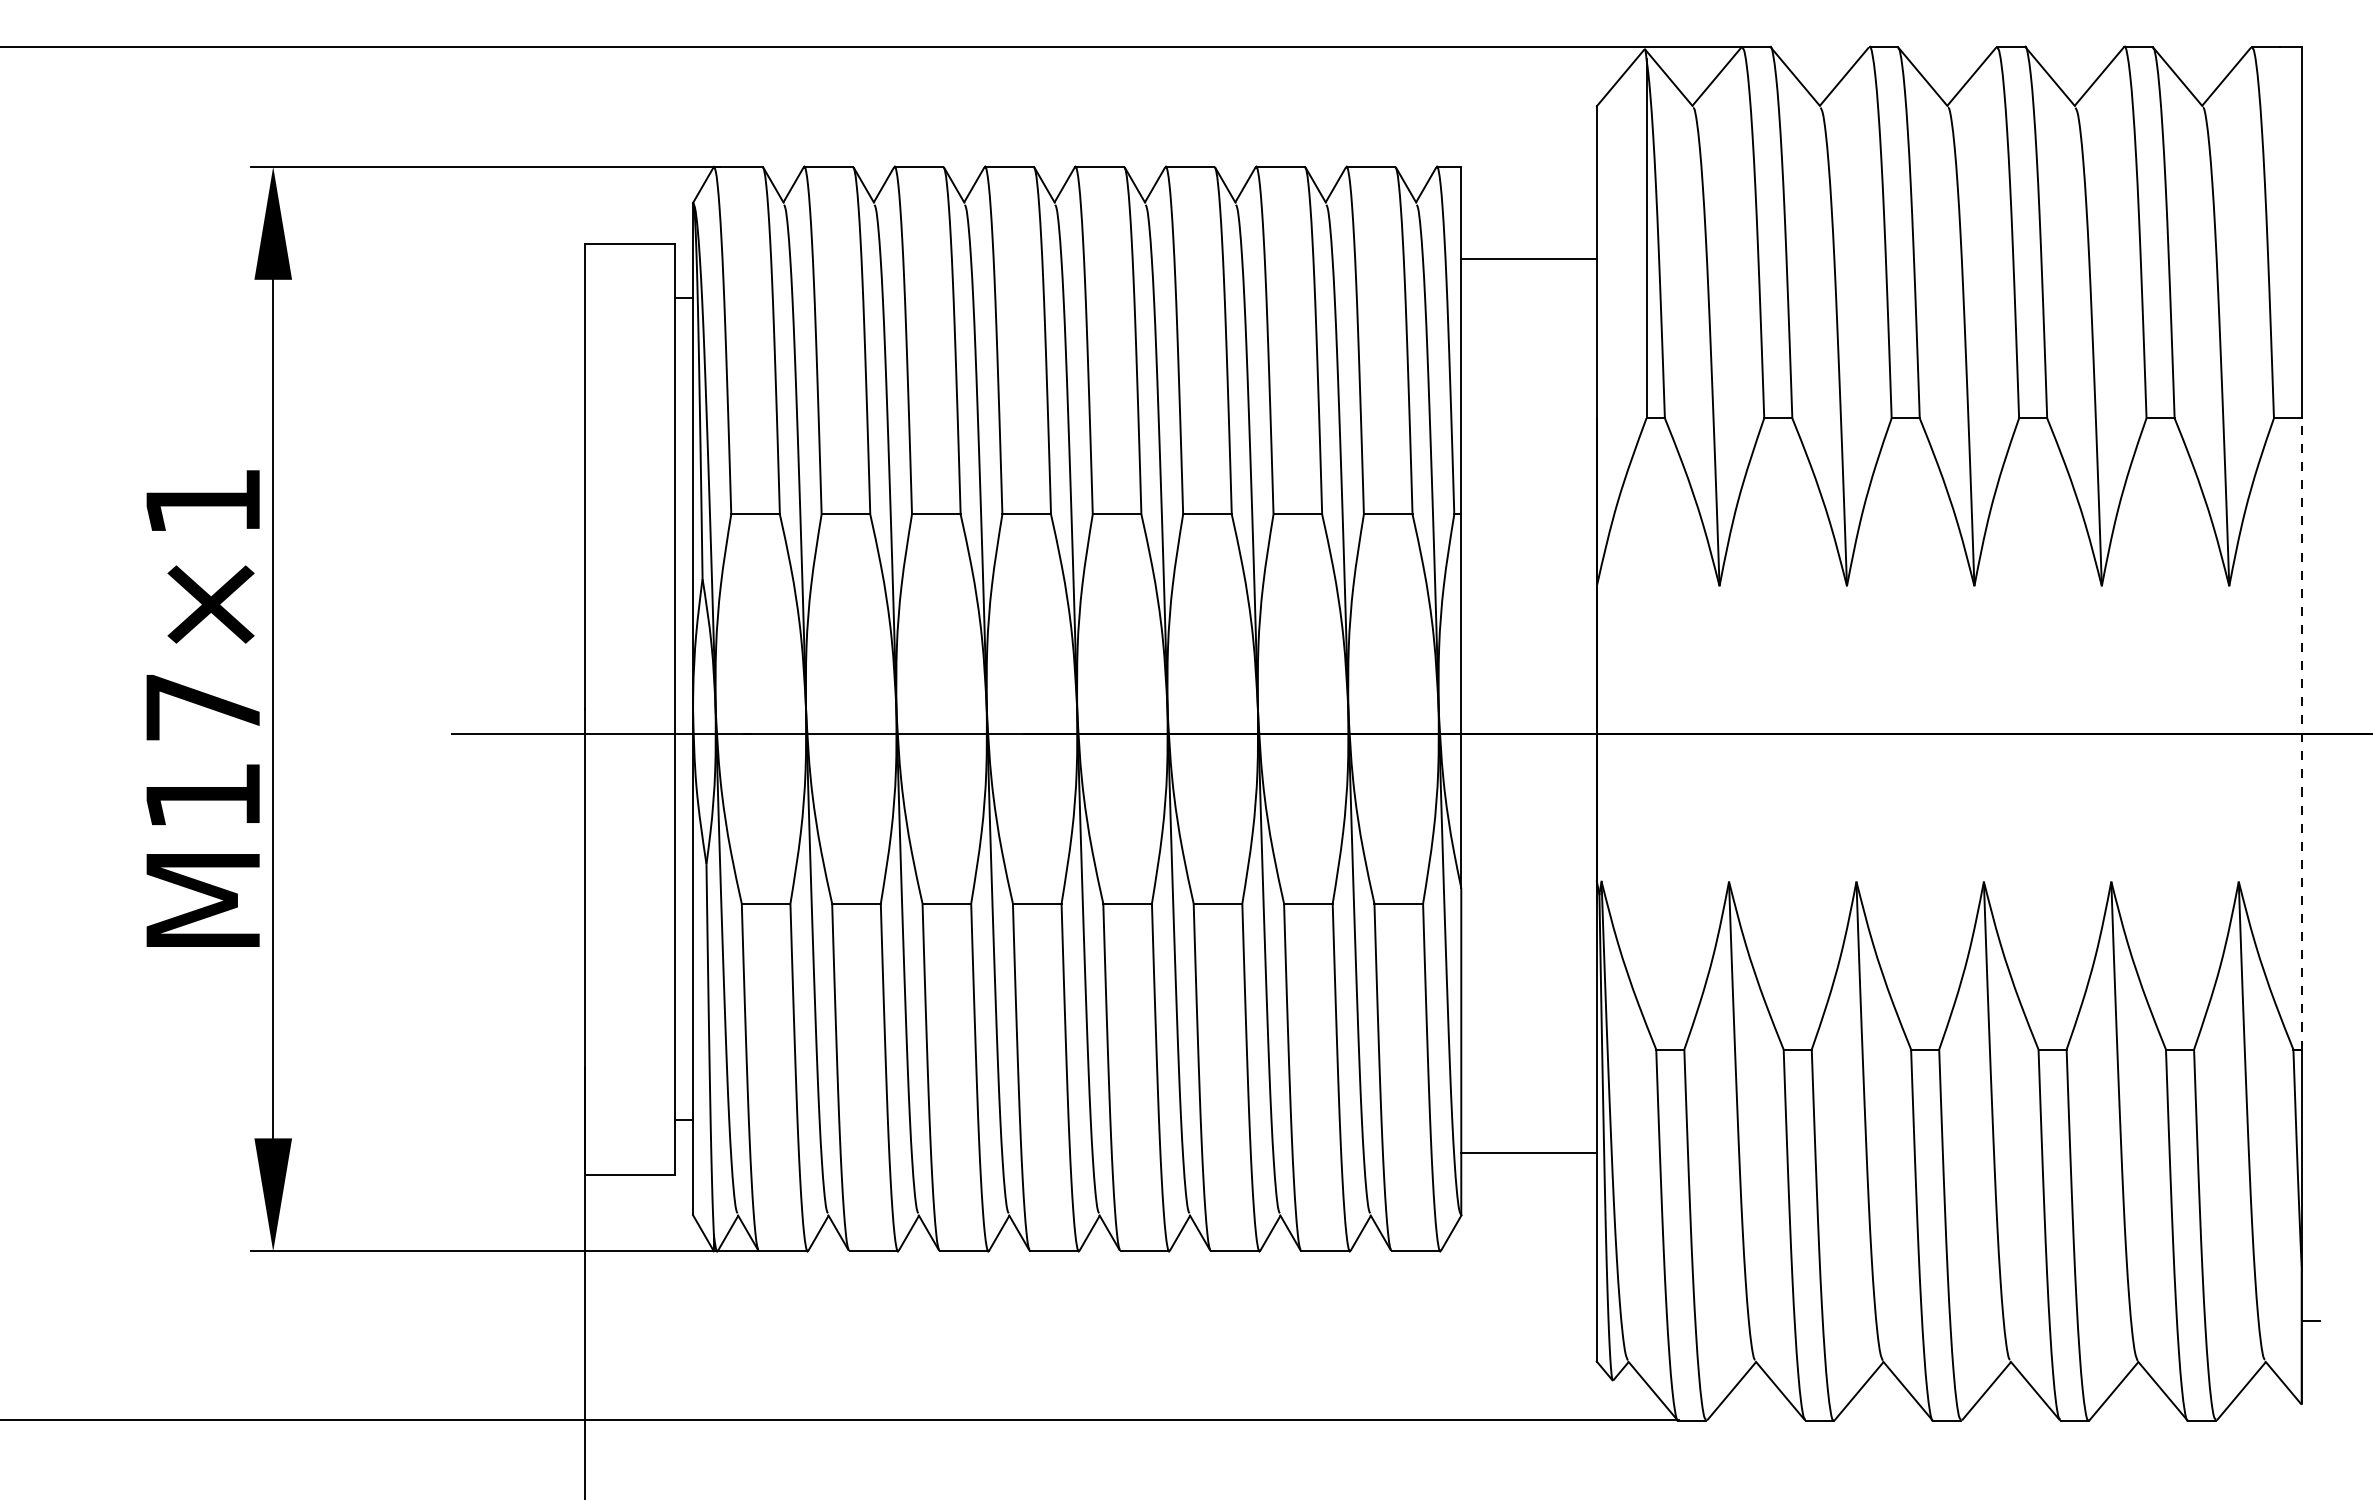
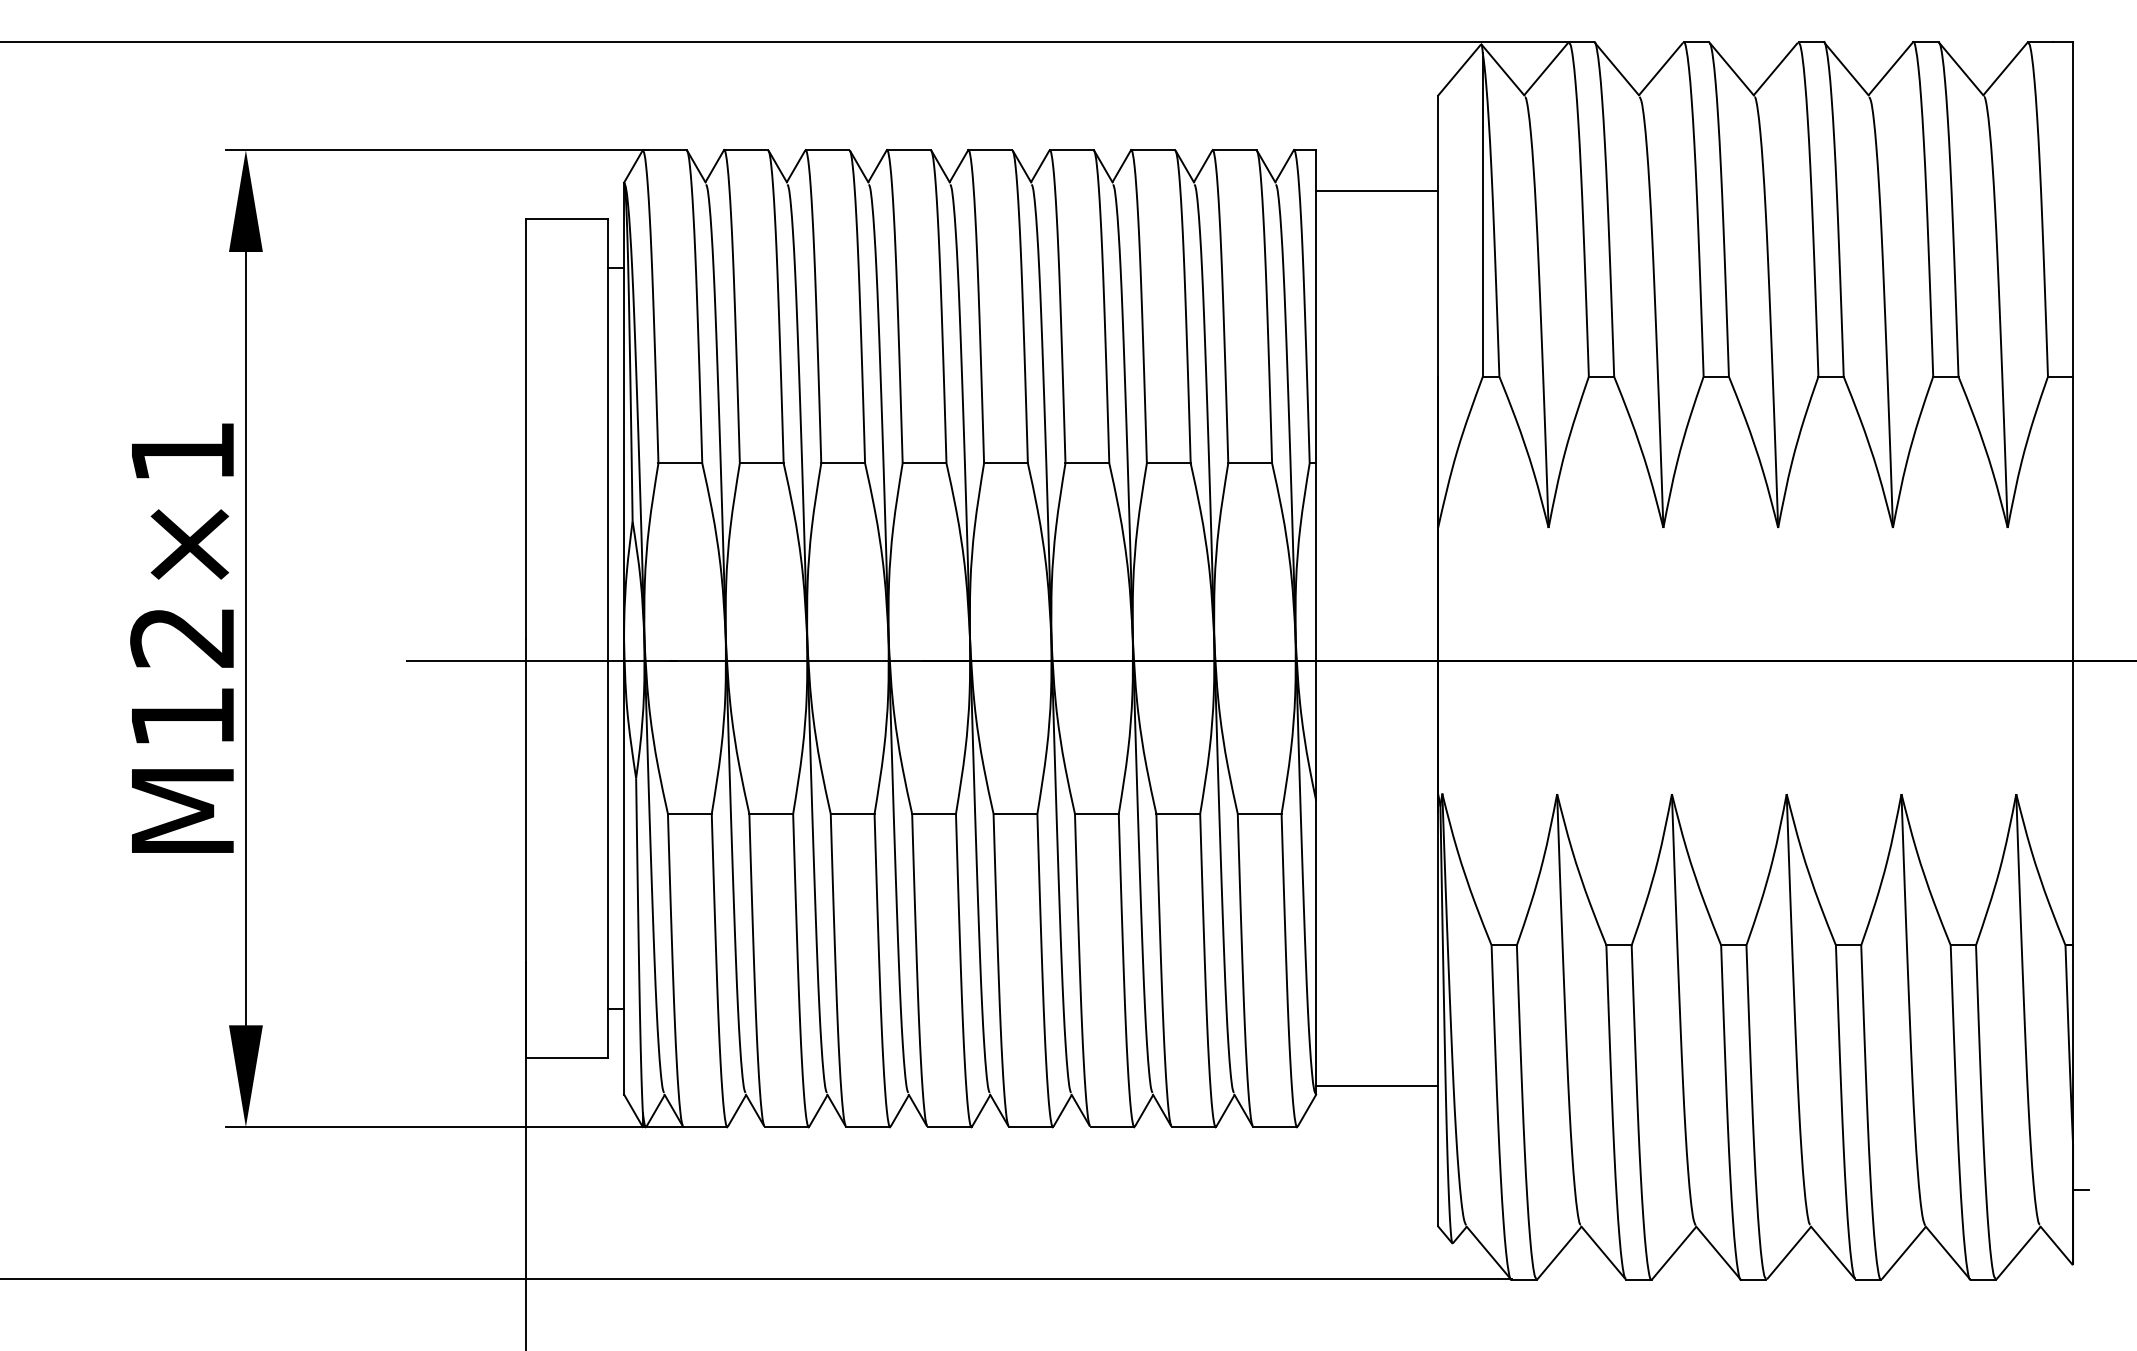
line: (1528, 258) -> (1376, 190), moved
text: (201, 708) -> (181, 638), M17×1 -> M12×1
line: (2301, 733) -> (2072, 660), dashed -> solid
line: (1528, 1153) -> (1376, 1086), moved

